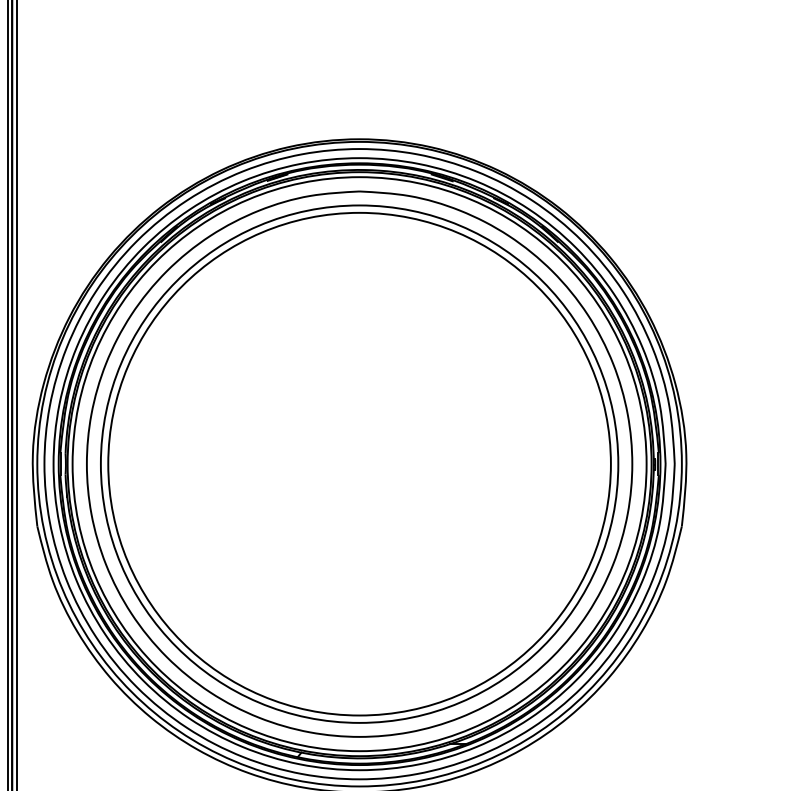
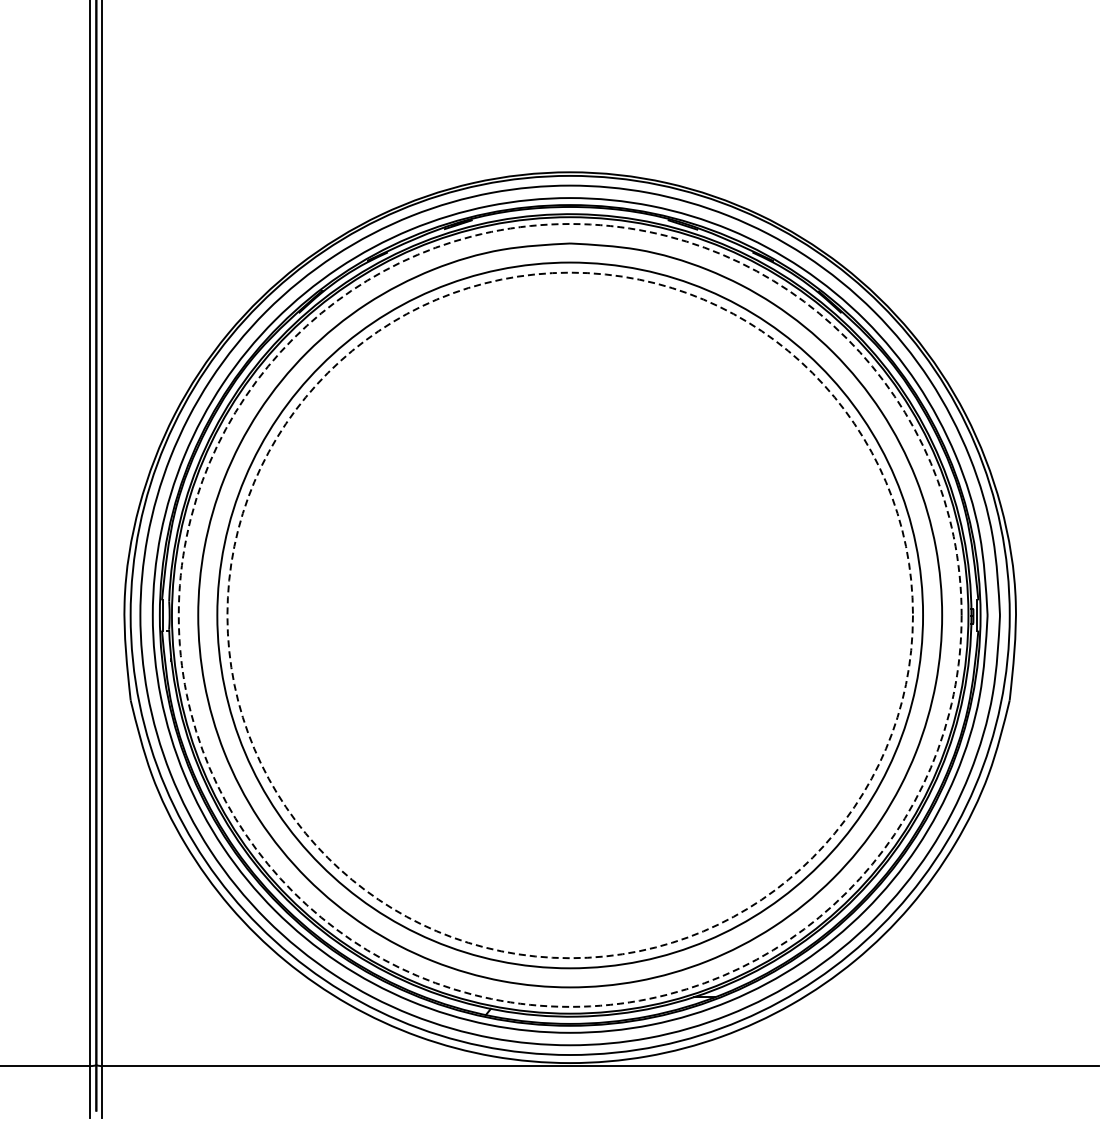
circle: (359, 464) -> (569, 615), solid -> dashed
circle: (359, 464) -> (569, 615), solid -> dashed

